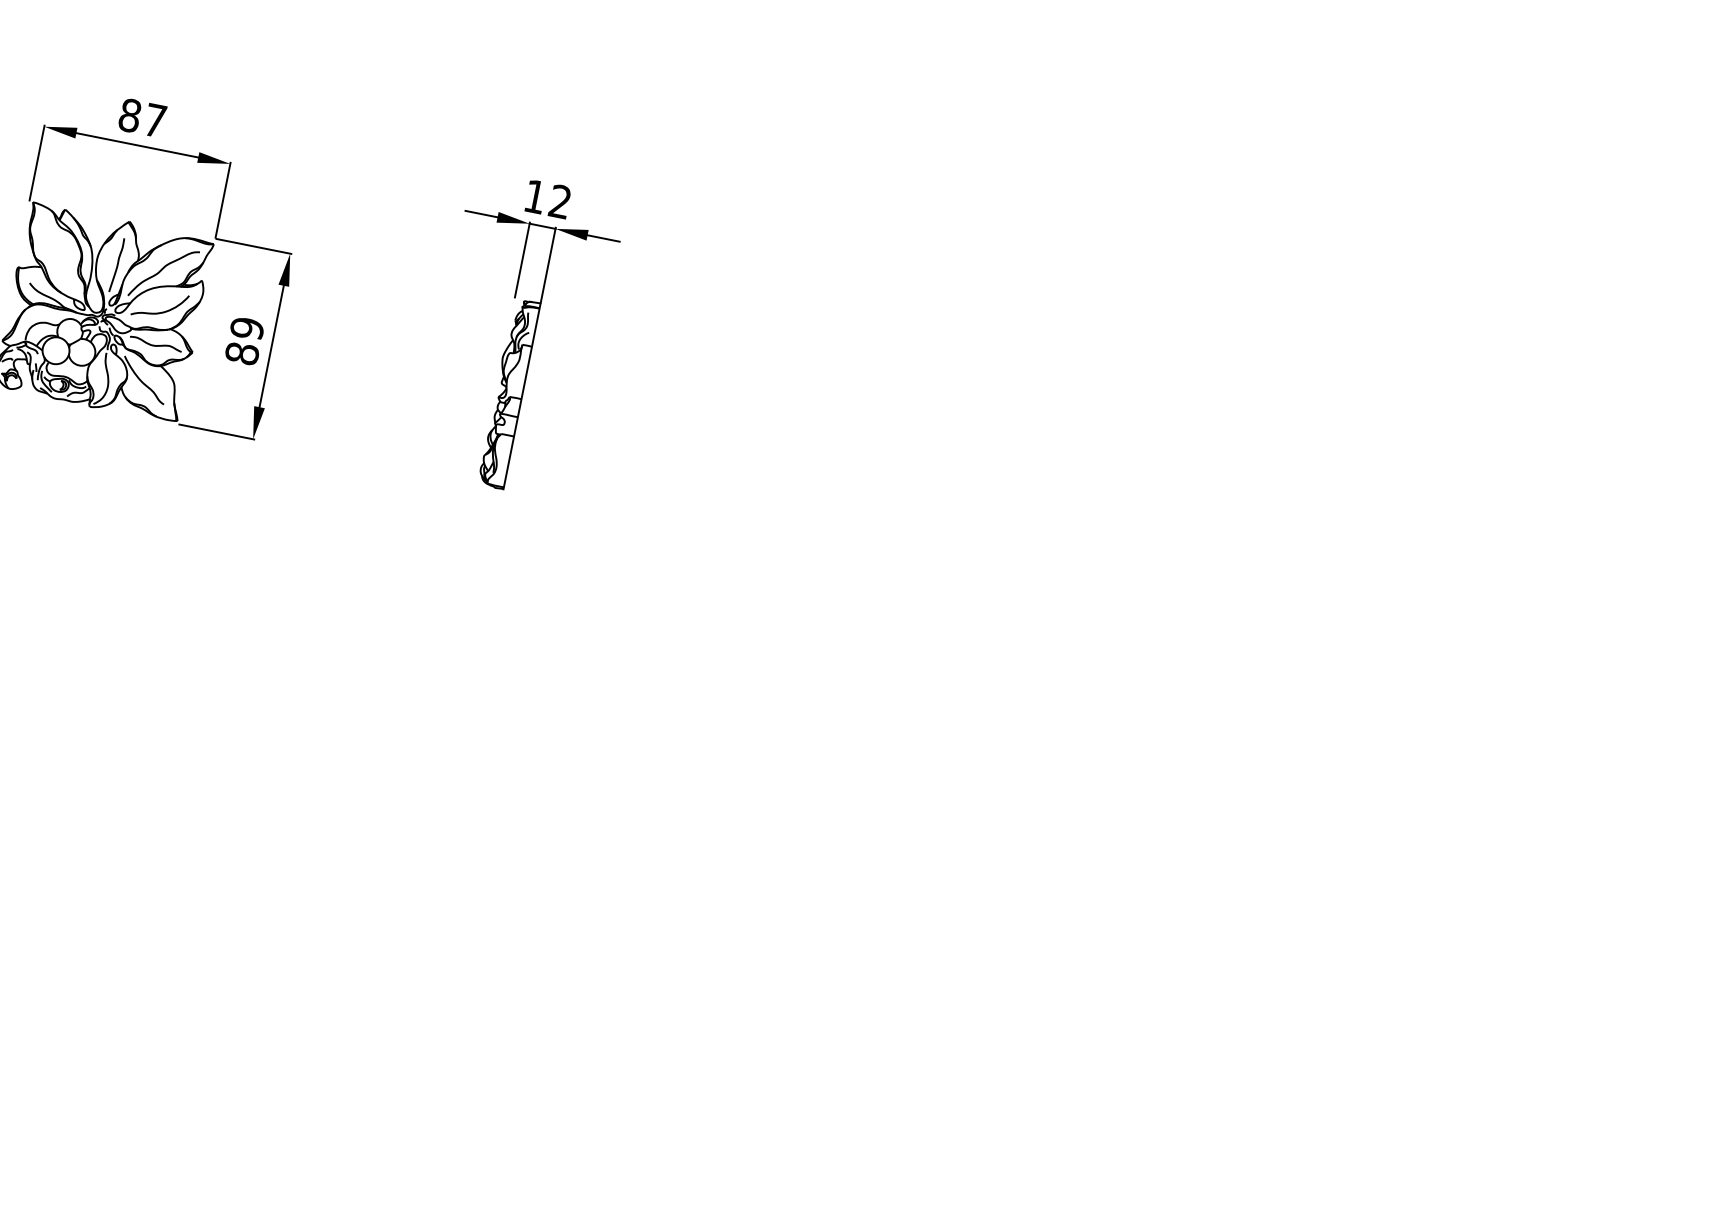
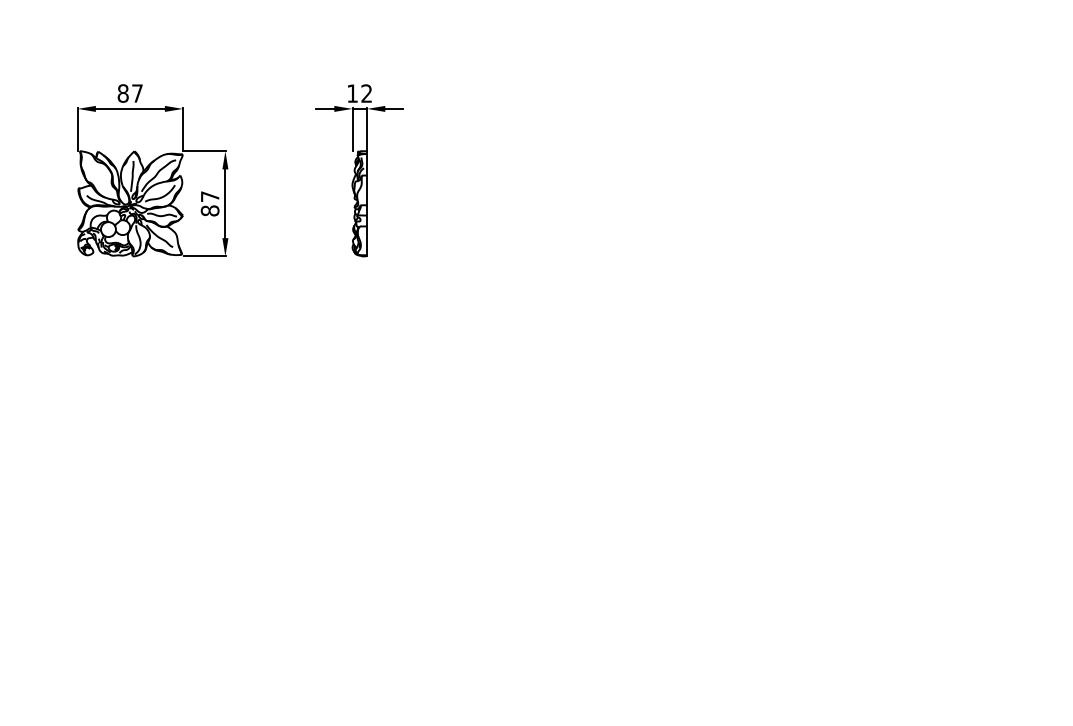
text: (246, 327) -> (209, 196), 89 -> 87

